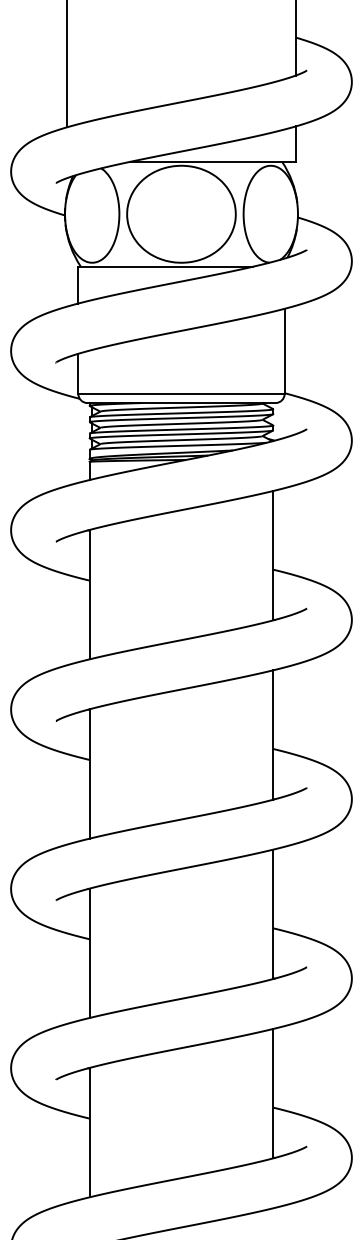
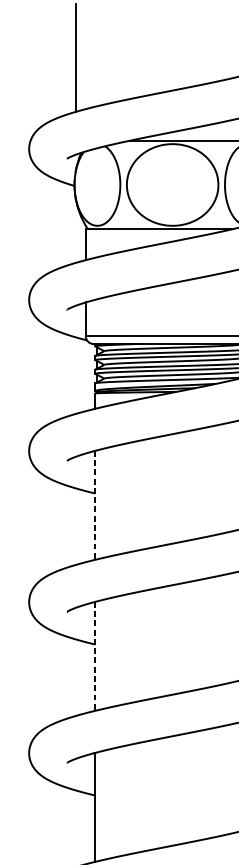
line: (89, 594) -> (95, 505), solid -> dashed
line: (89, 774) -> (95, 656), solid -> dashed

